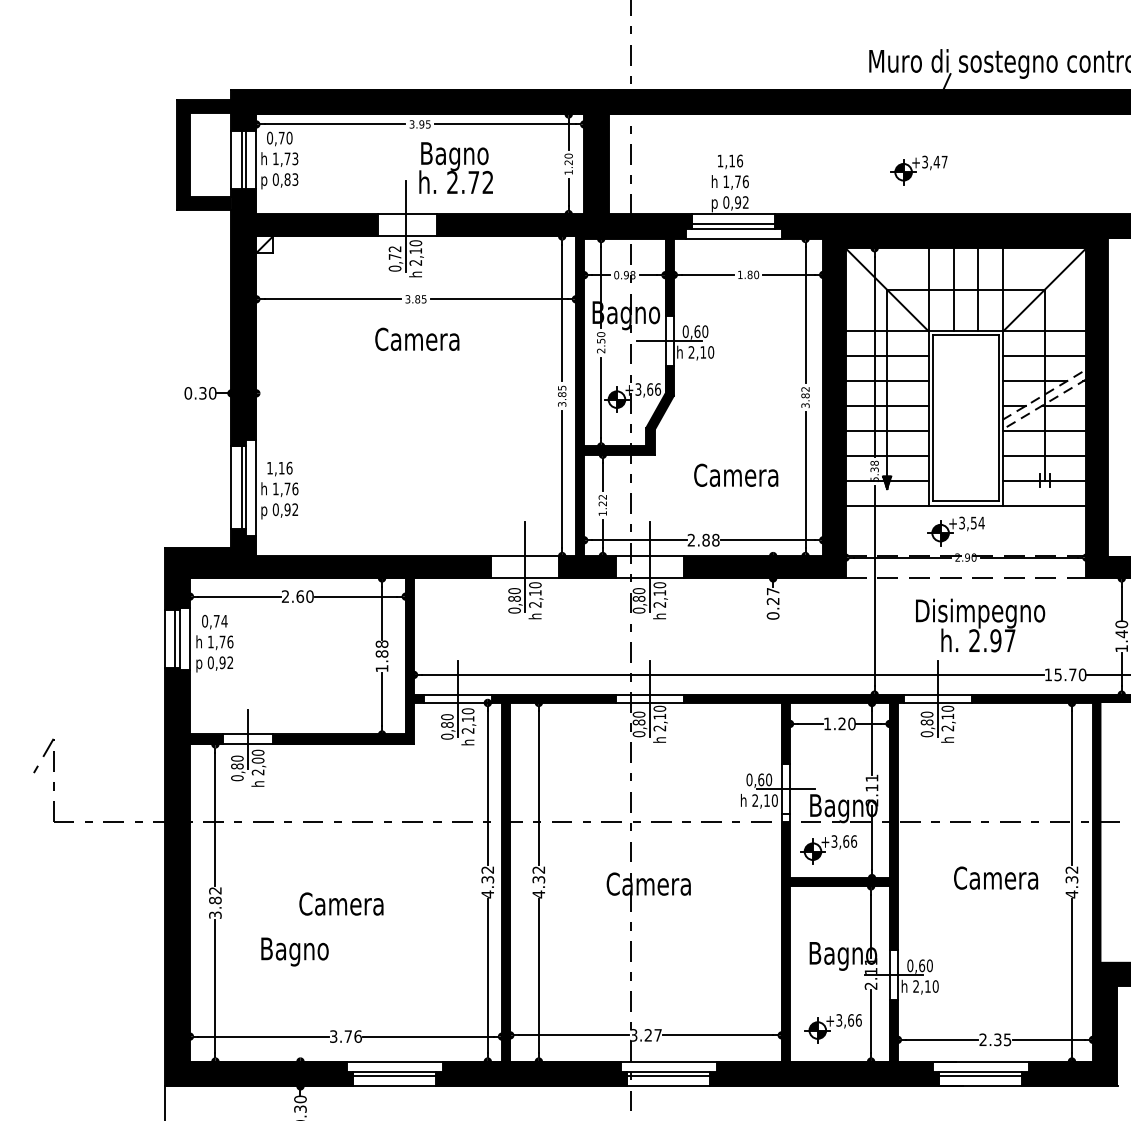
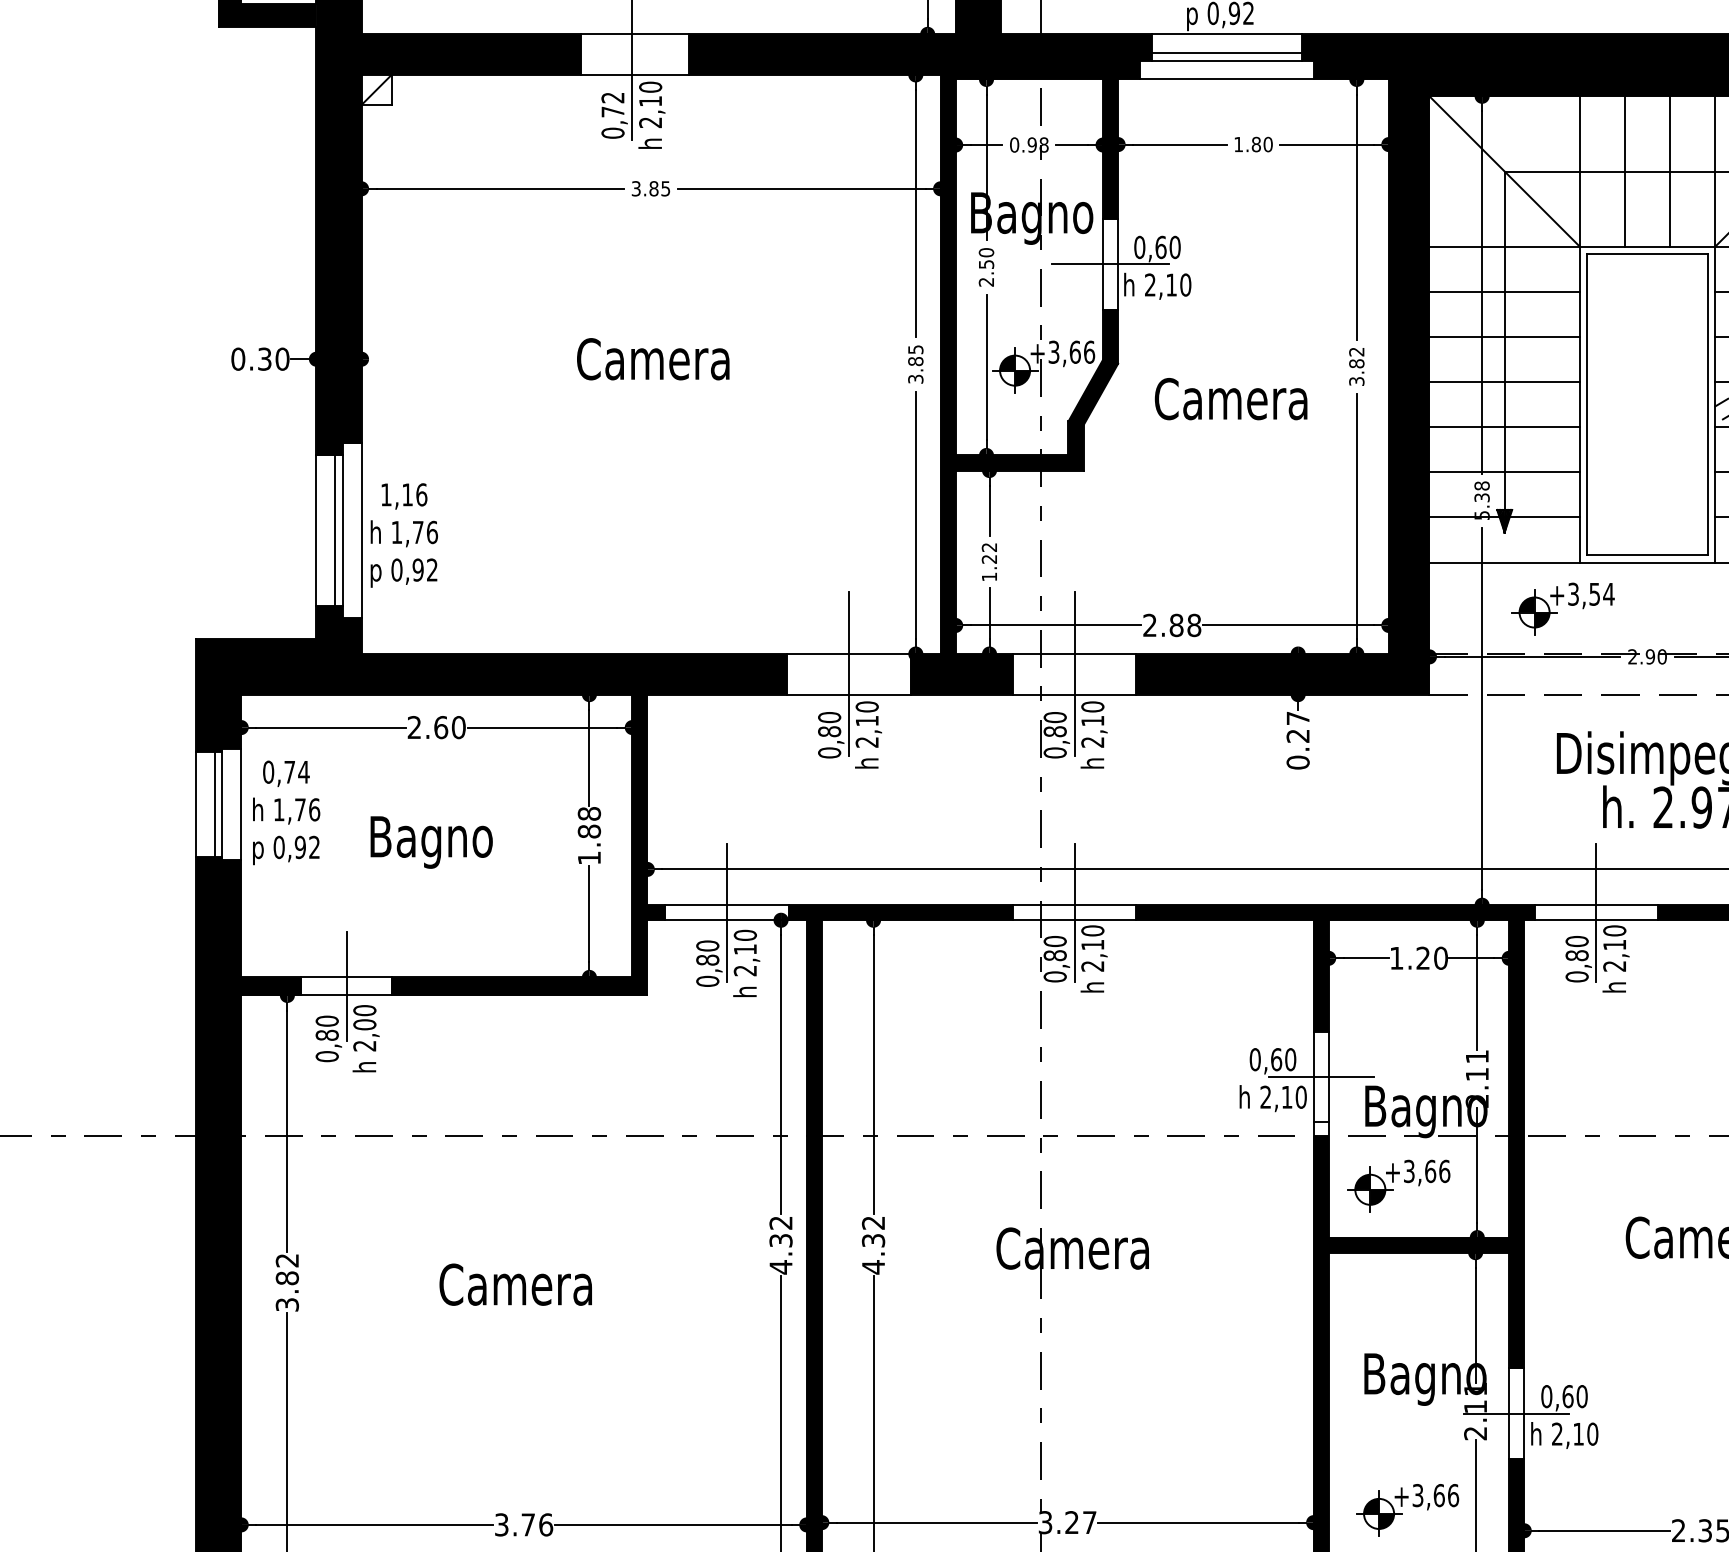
text: (417, 338) -> (653, 357), moved
text: (736, 474) -> (1231, 397), moved
part: (955, 531) -> (1561, 609), moved
text: (294, 951) -> (430, 841), moved

